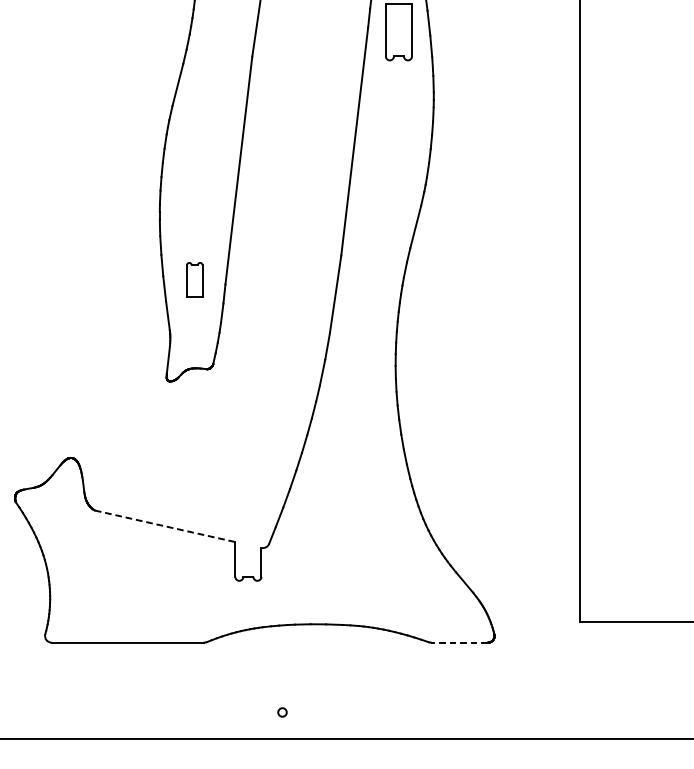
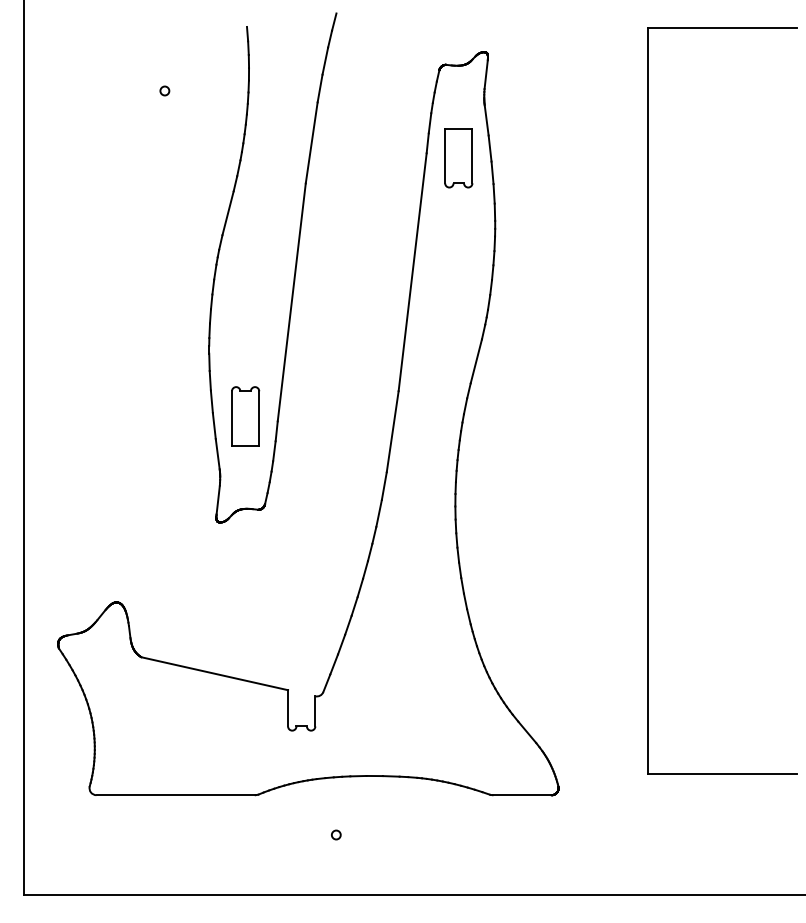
part: (194, 279) -> (245, 416), size x1.67
line: (165, 526) -> (215, 673), dashed -> solid
line: (459, 642) -> (522, 795), dashed -> solid
circle: (282, 711) -> (336, 834), moved

